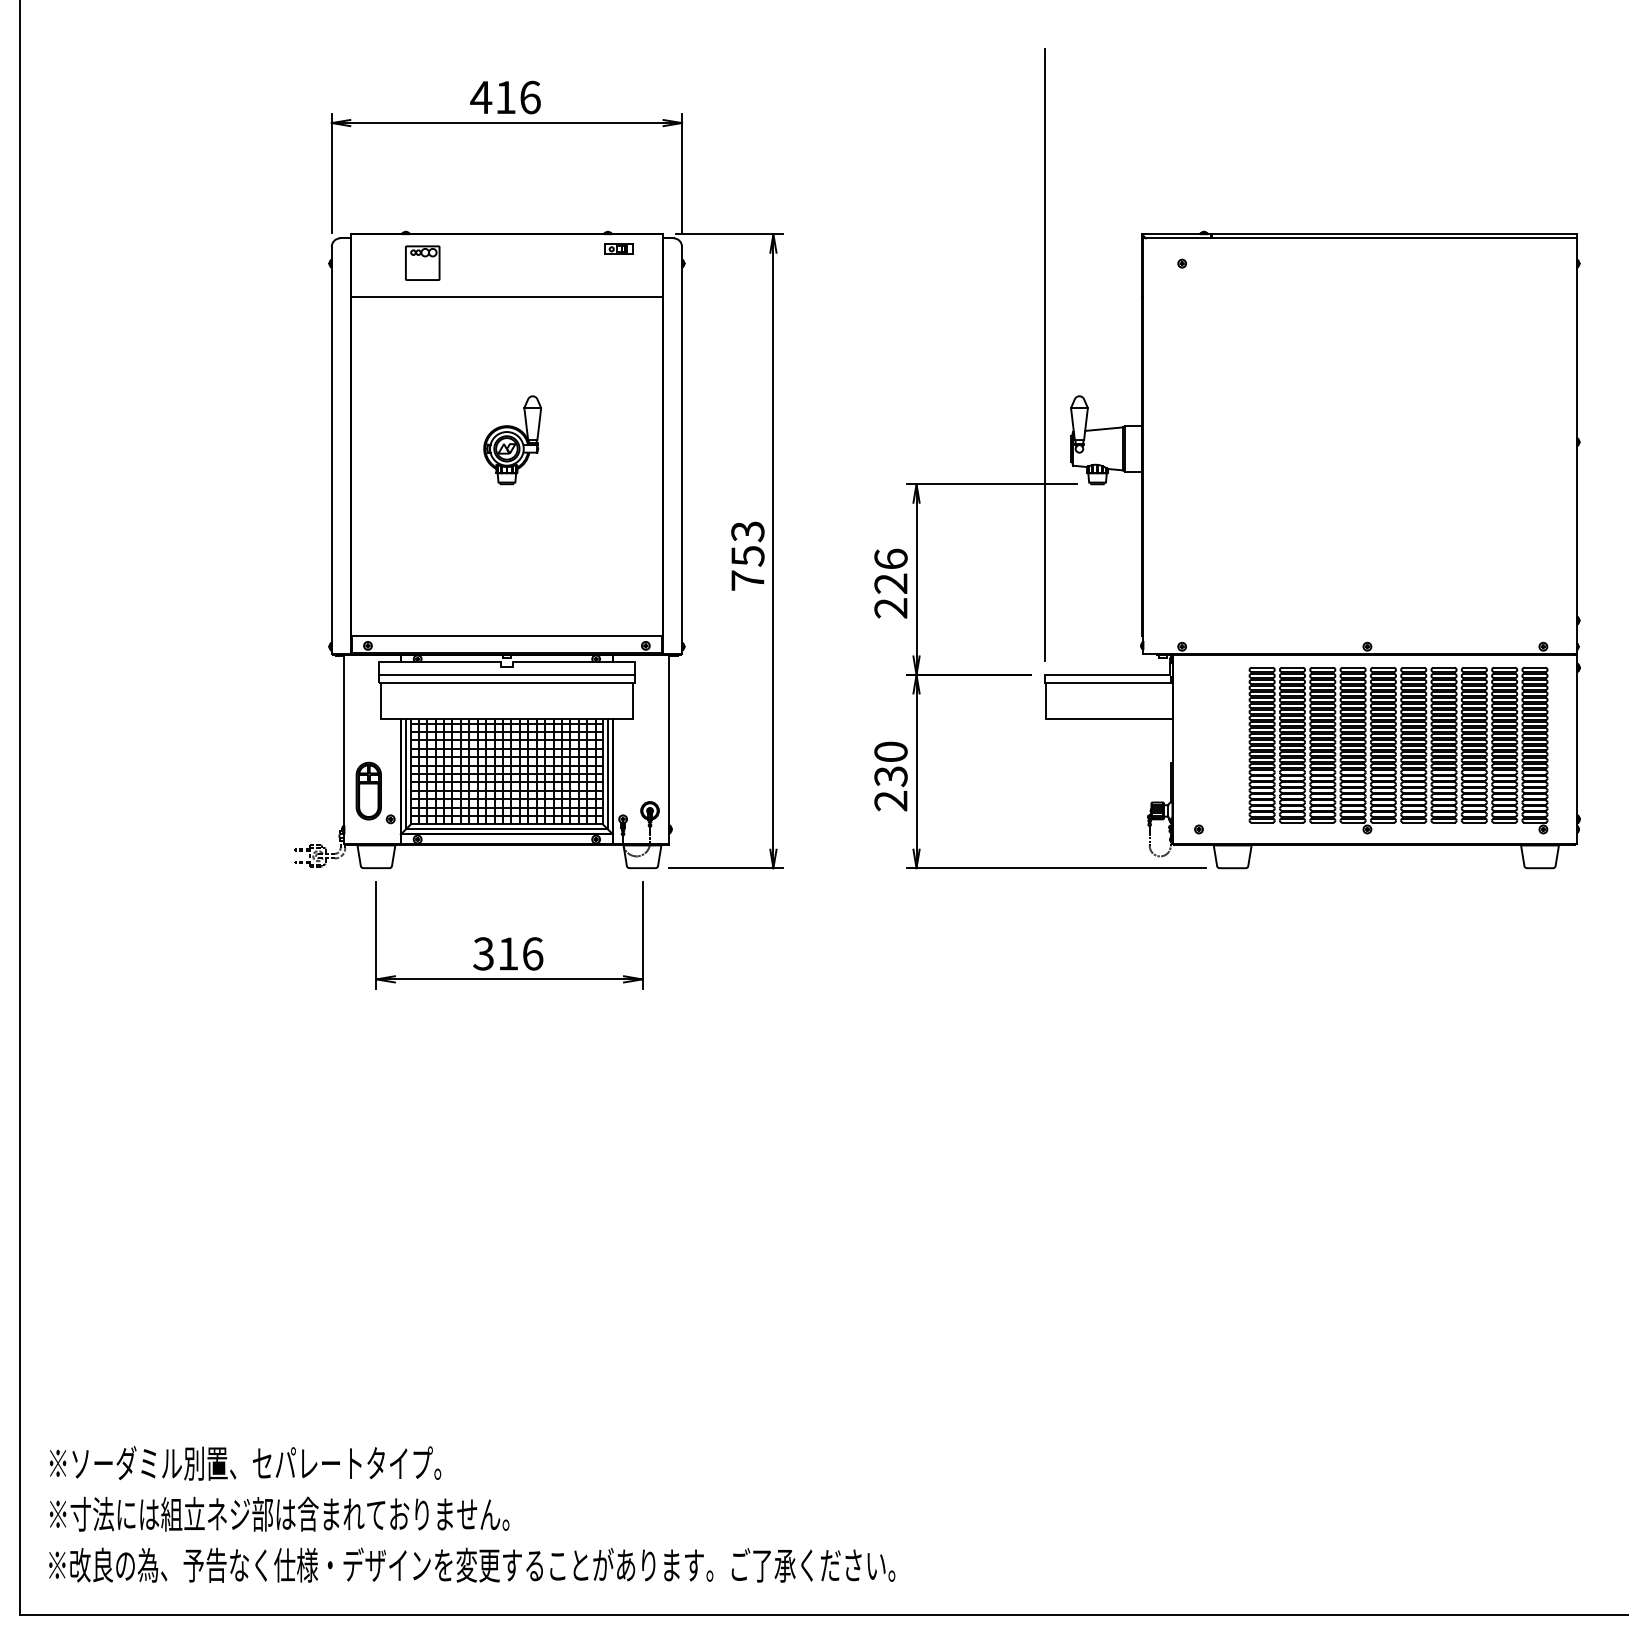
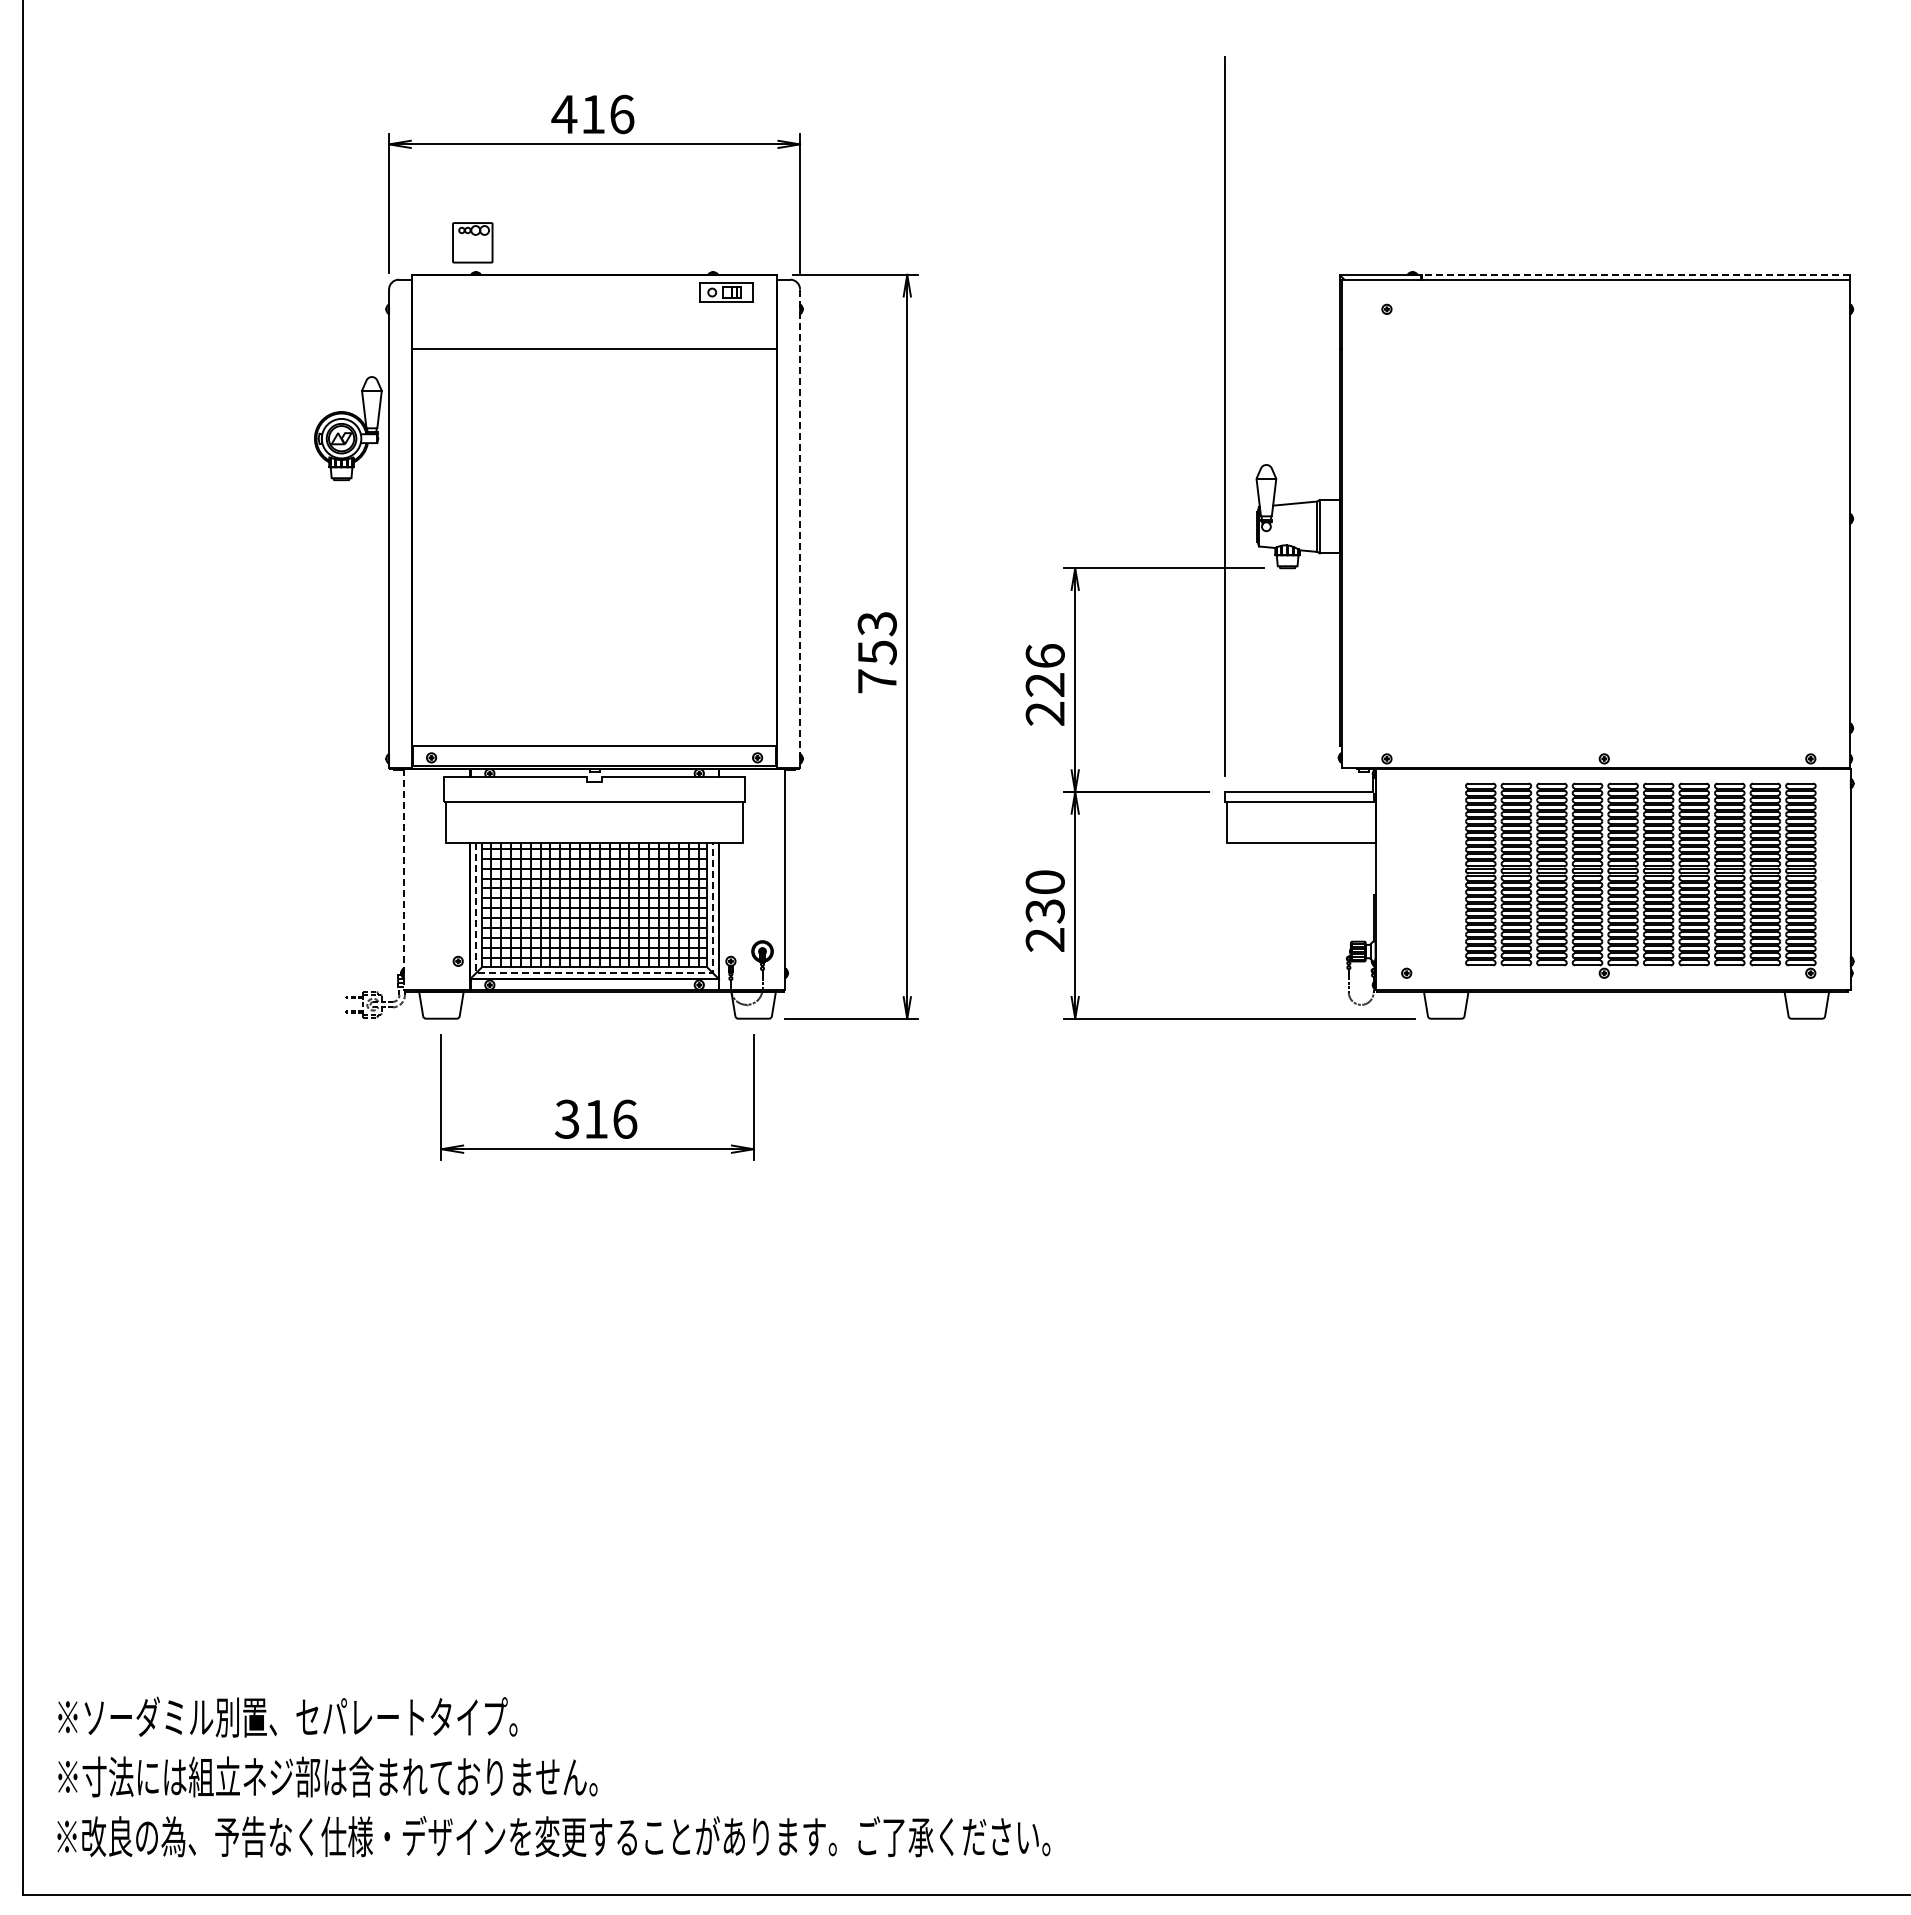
line: (1393, 233) -> (1635, 274), solid -> dashed
part: (619, 249) -> (726, 292), size x1.6
part: (422, 262) -> (472, 242), moved
part: (512, 440) -> (348, 428), moved
line: (682, 451) -> (800, 529), solid -> dashed
line: (506, 674) -> (594, 791), removed
line: (344, 749) -> (403, 879), solid -> dashed
part: (368, 791) -> (432, 928), removed
line: (506, 829) -> (594, 973), solid -> dashed

